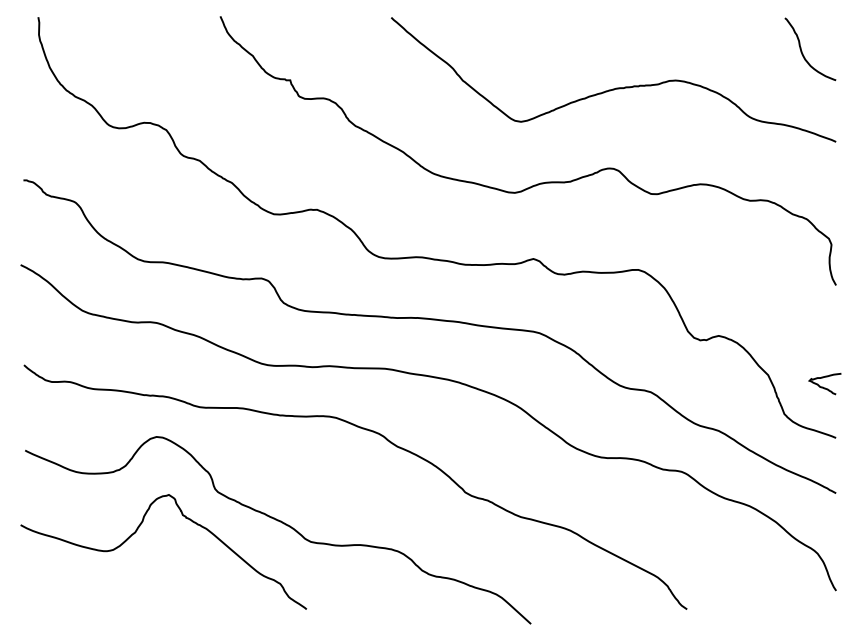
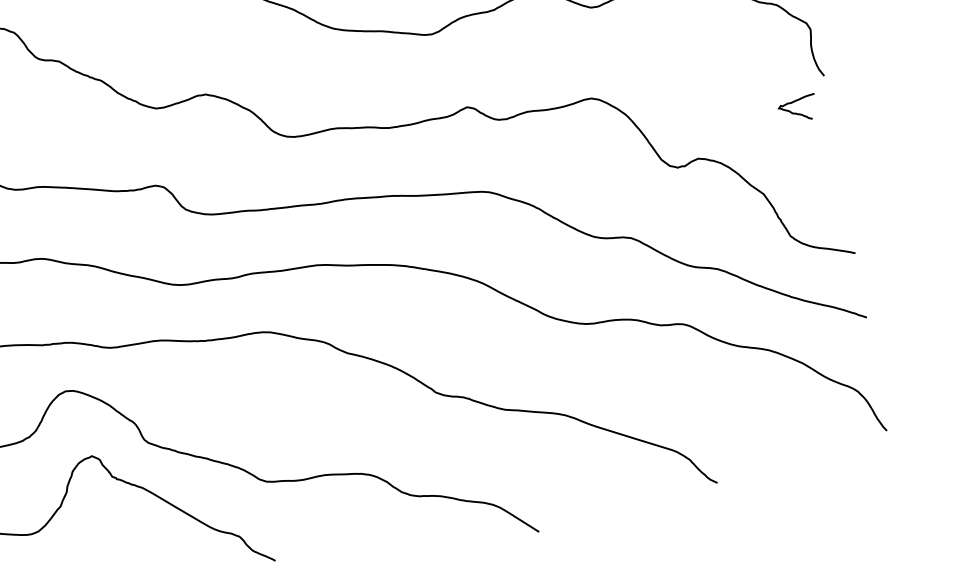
curve: (823, 386) -> (796, 112), moved

